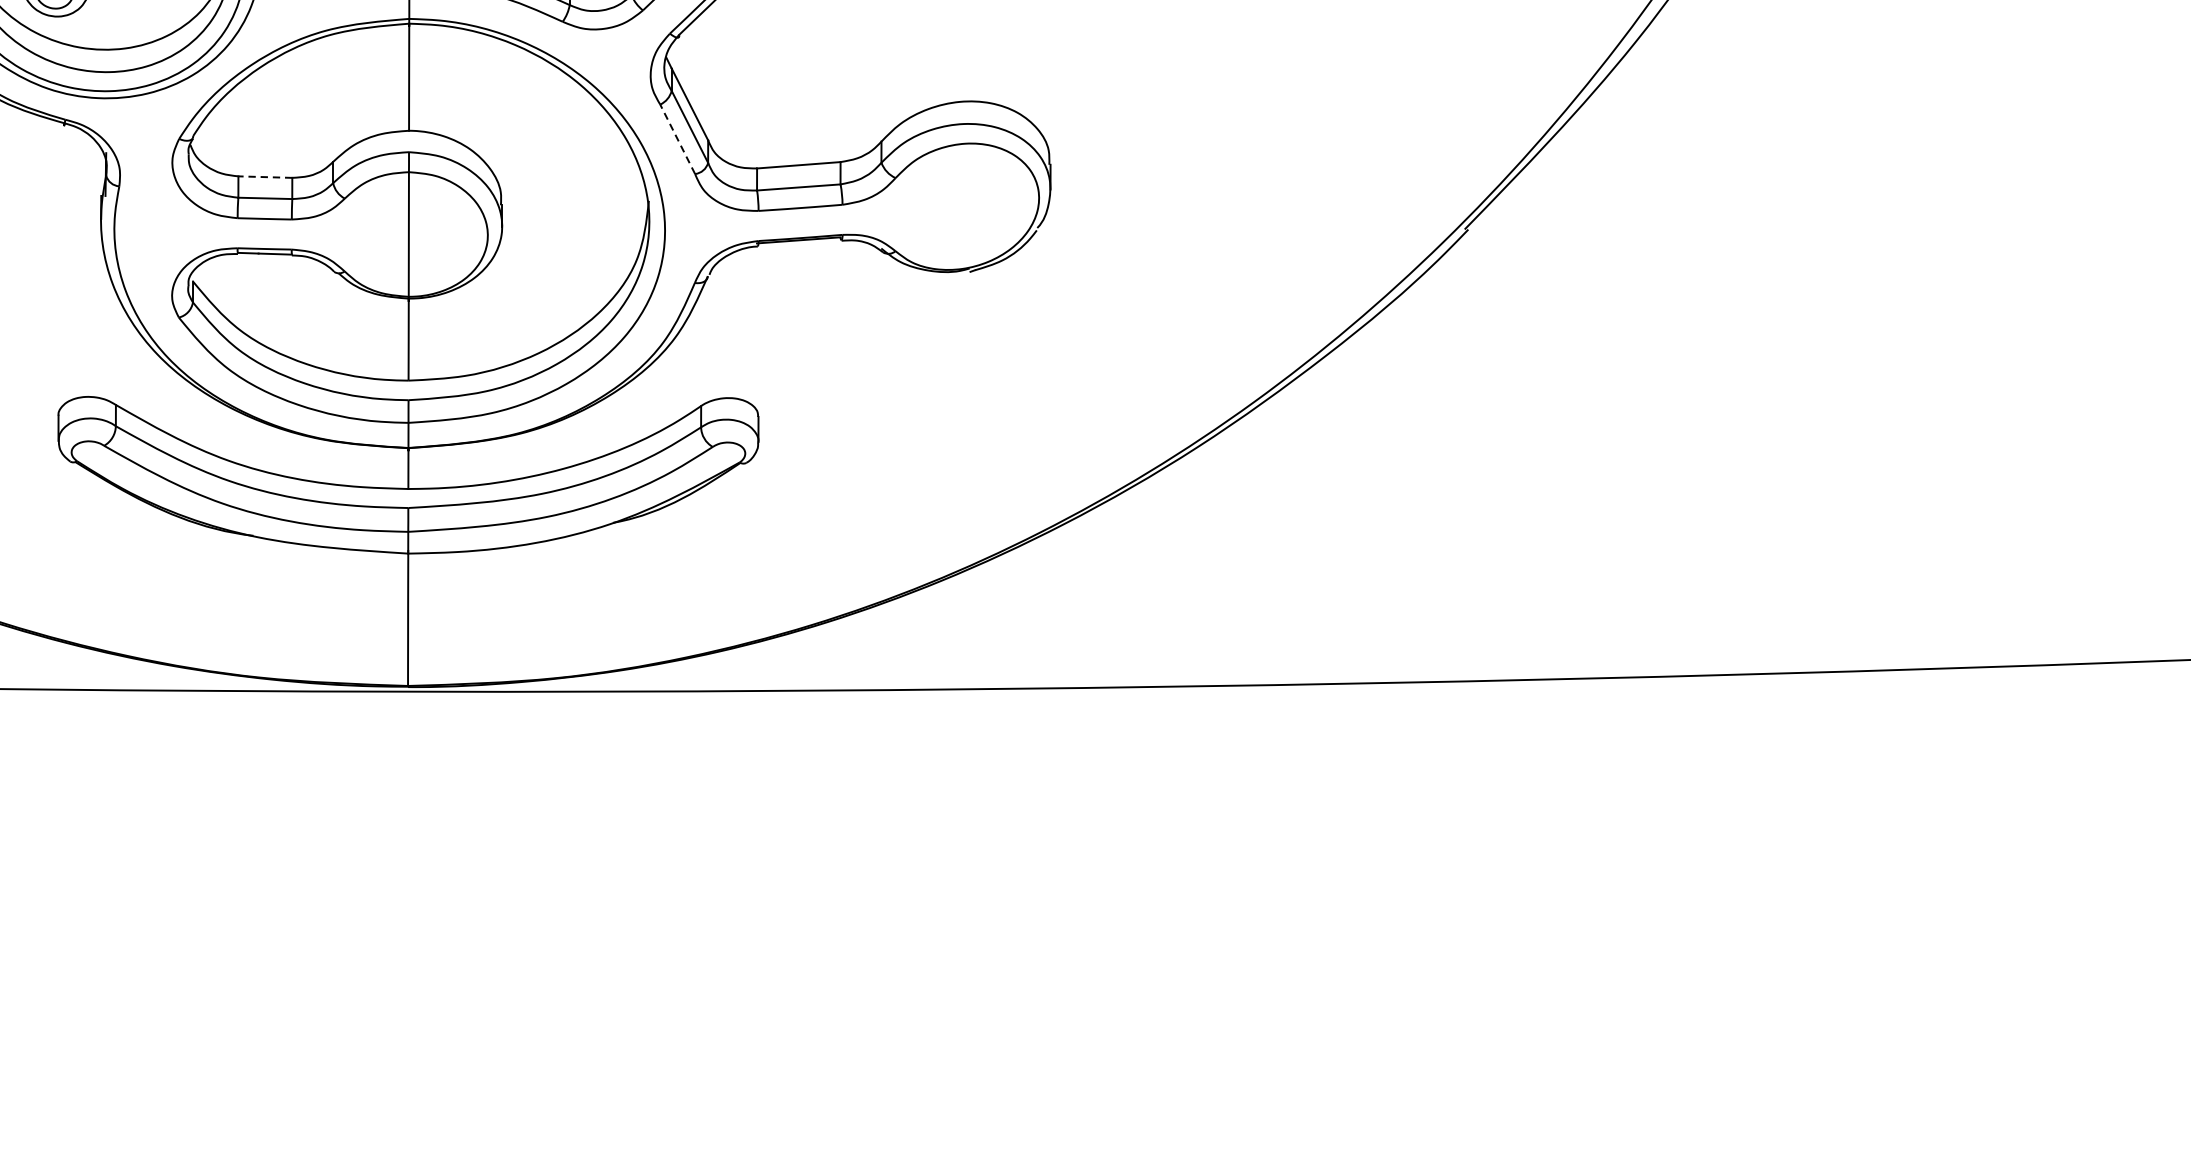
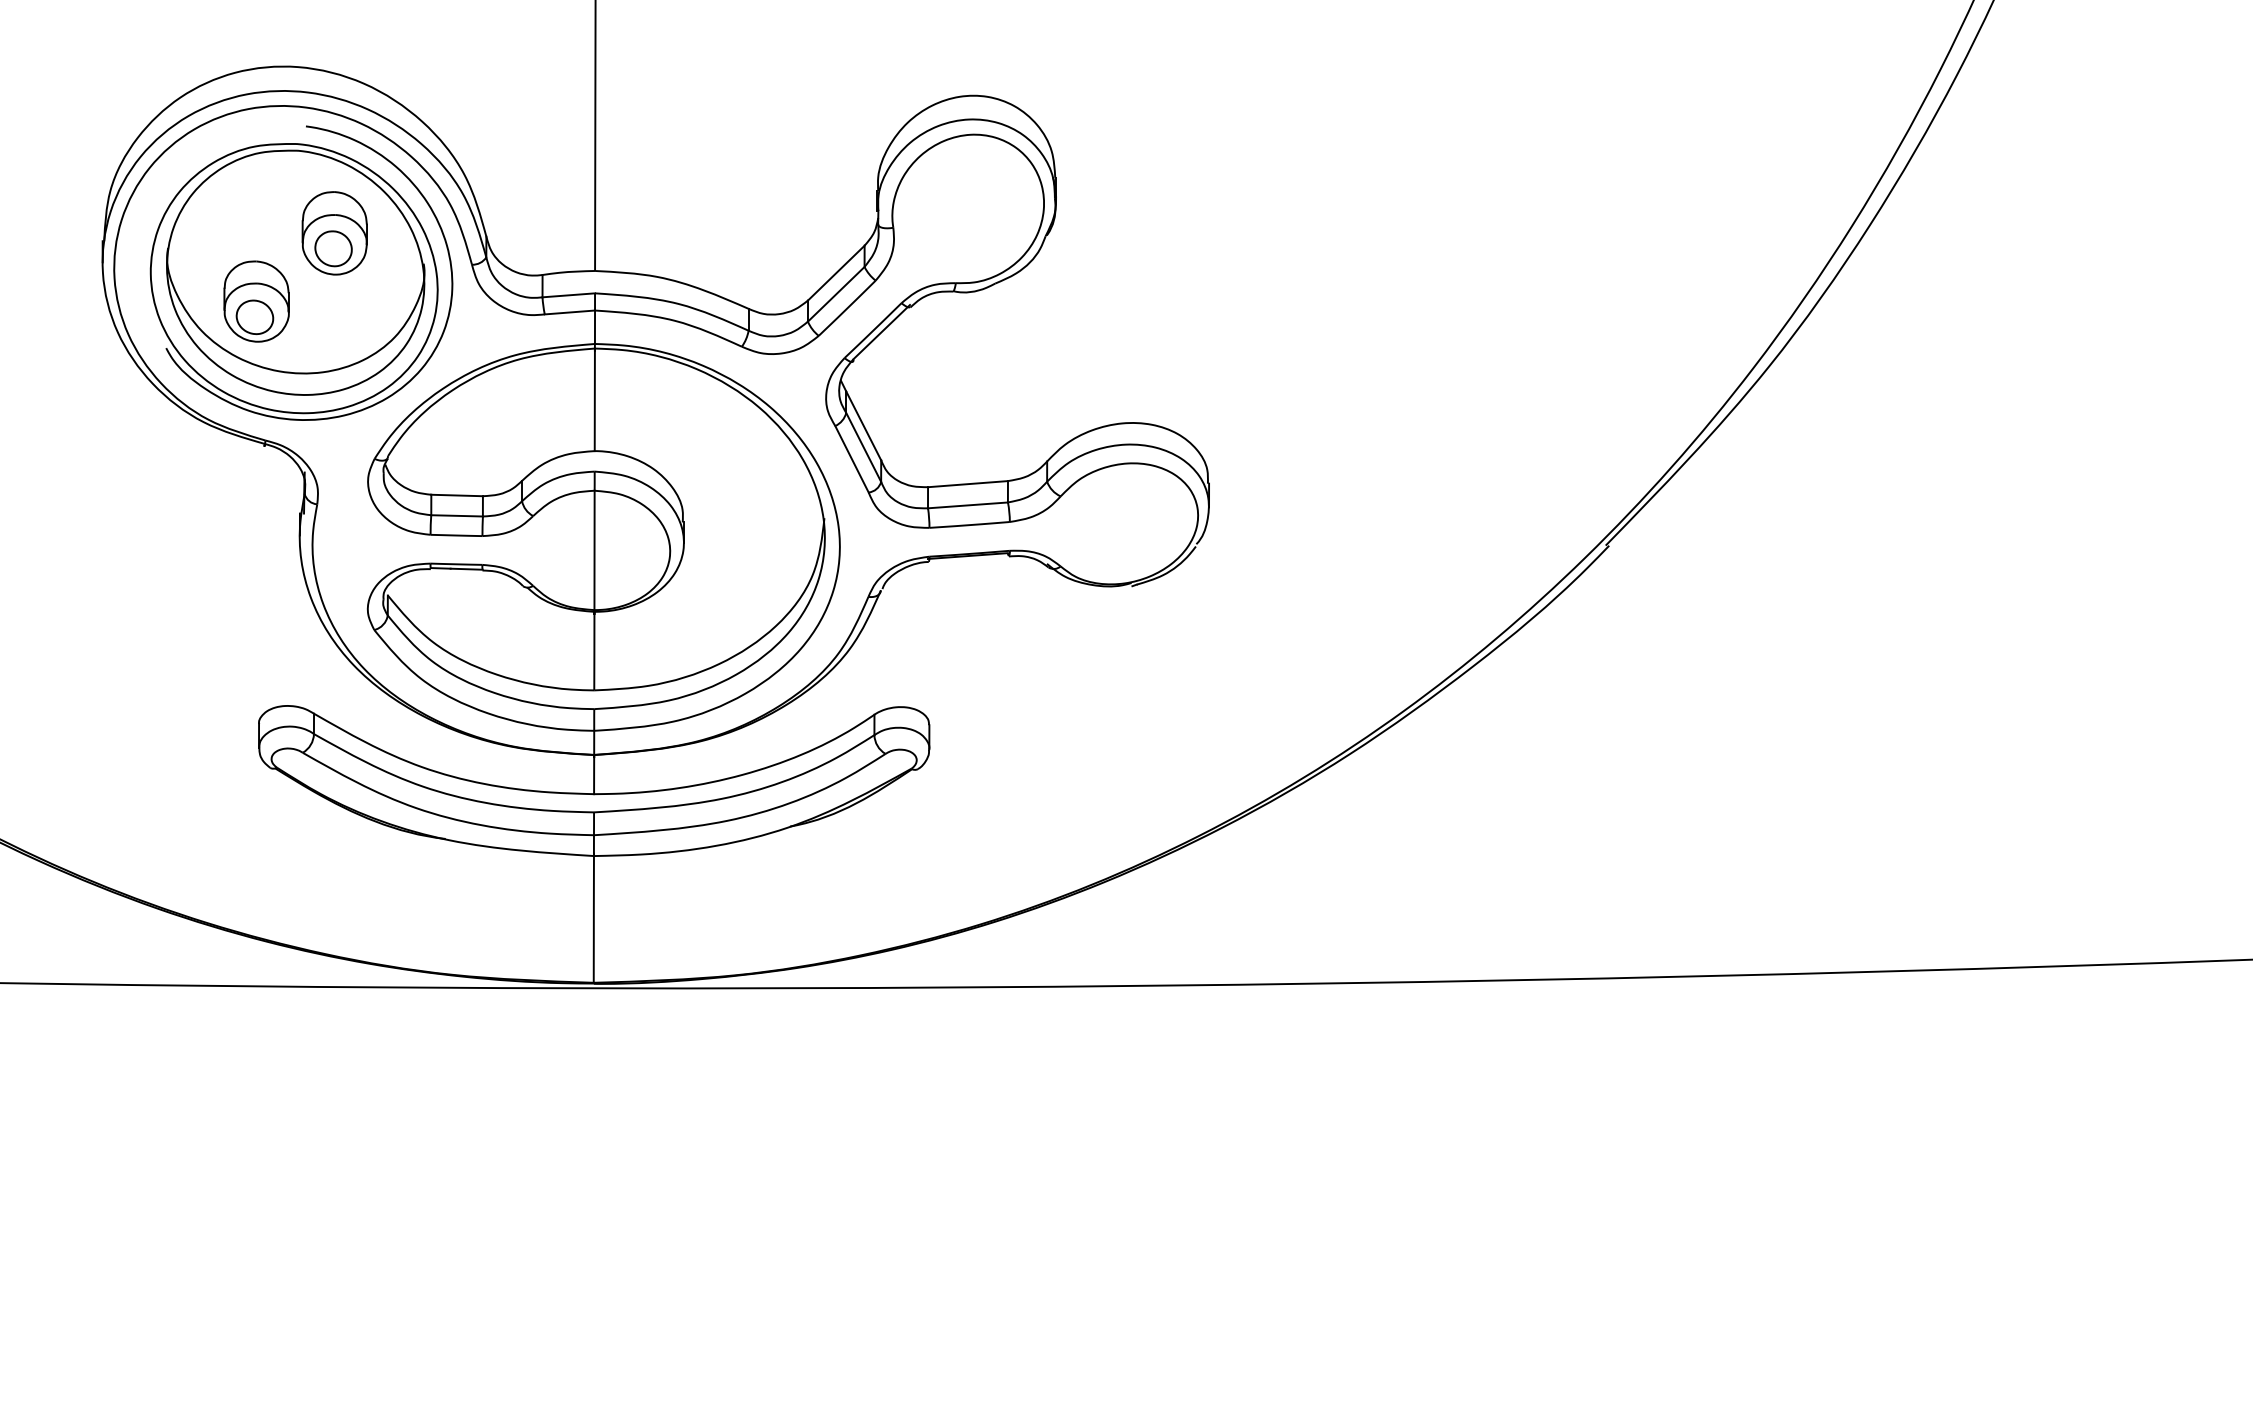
line: (677, 138) -> (851, 458), dashed -> solid
line: (265, 177) -> (457, 495), dashed -> solid

